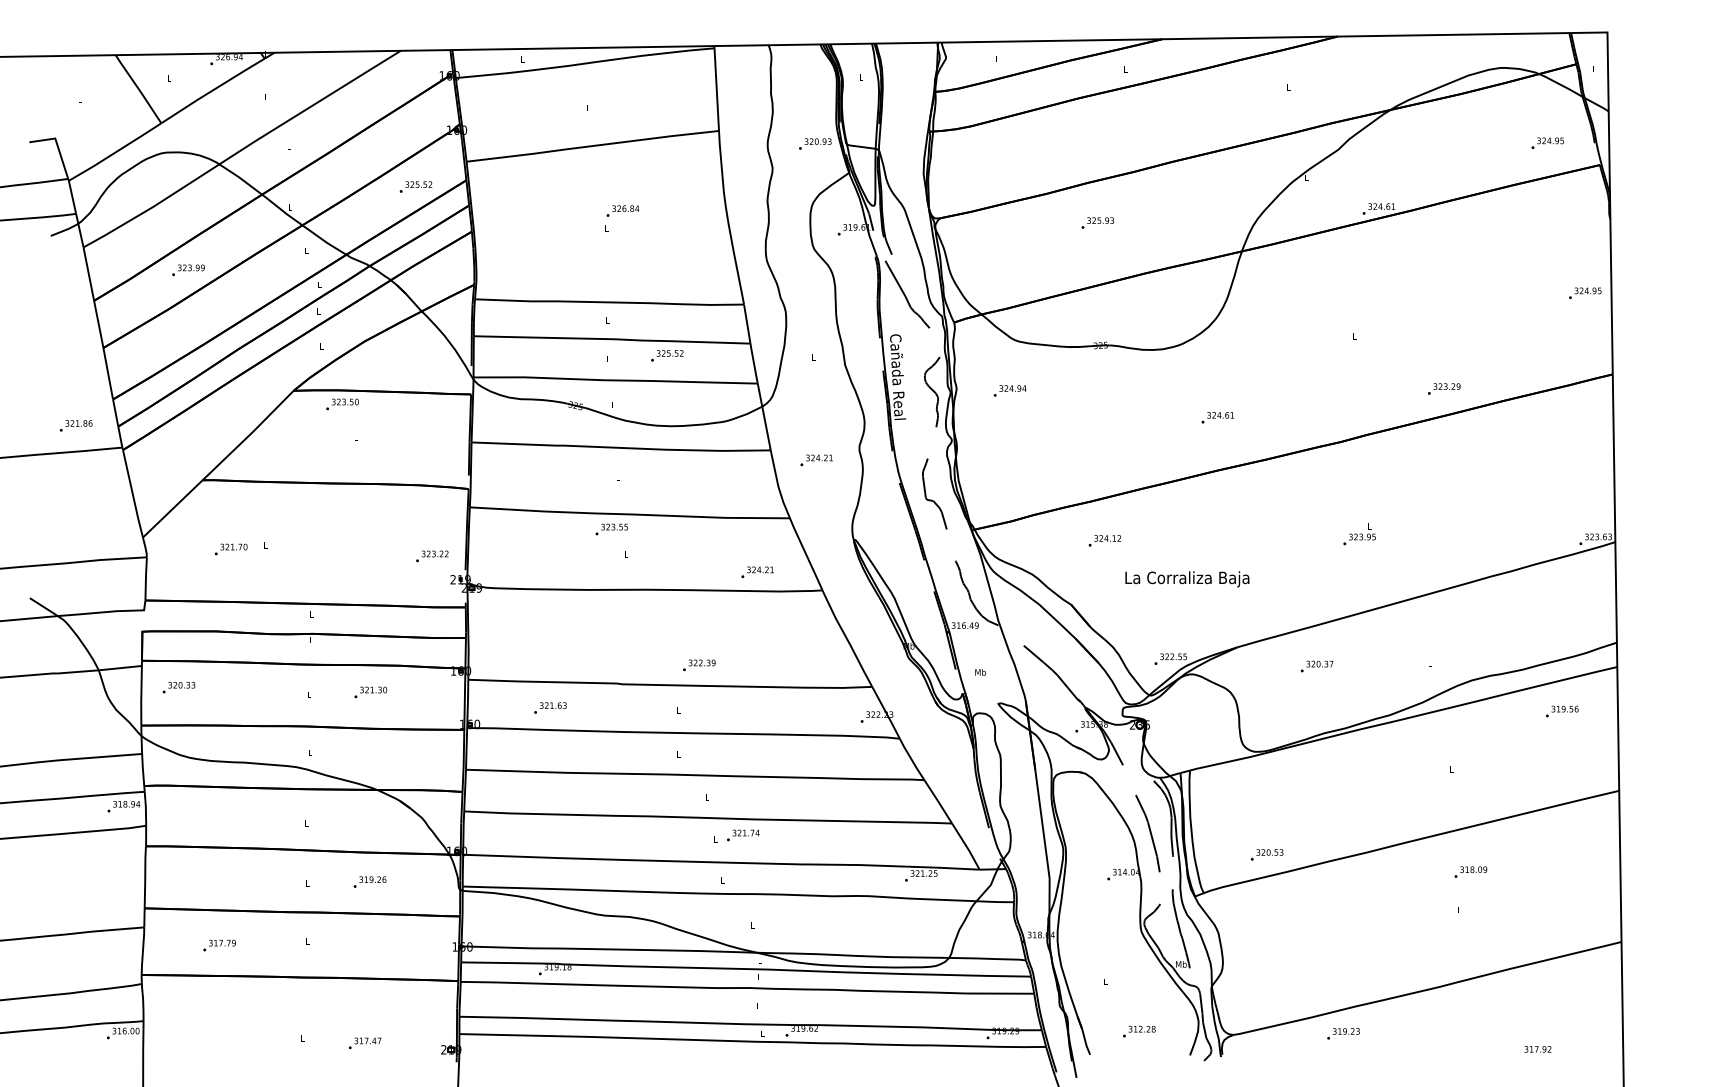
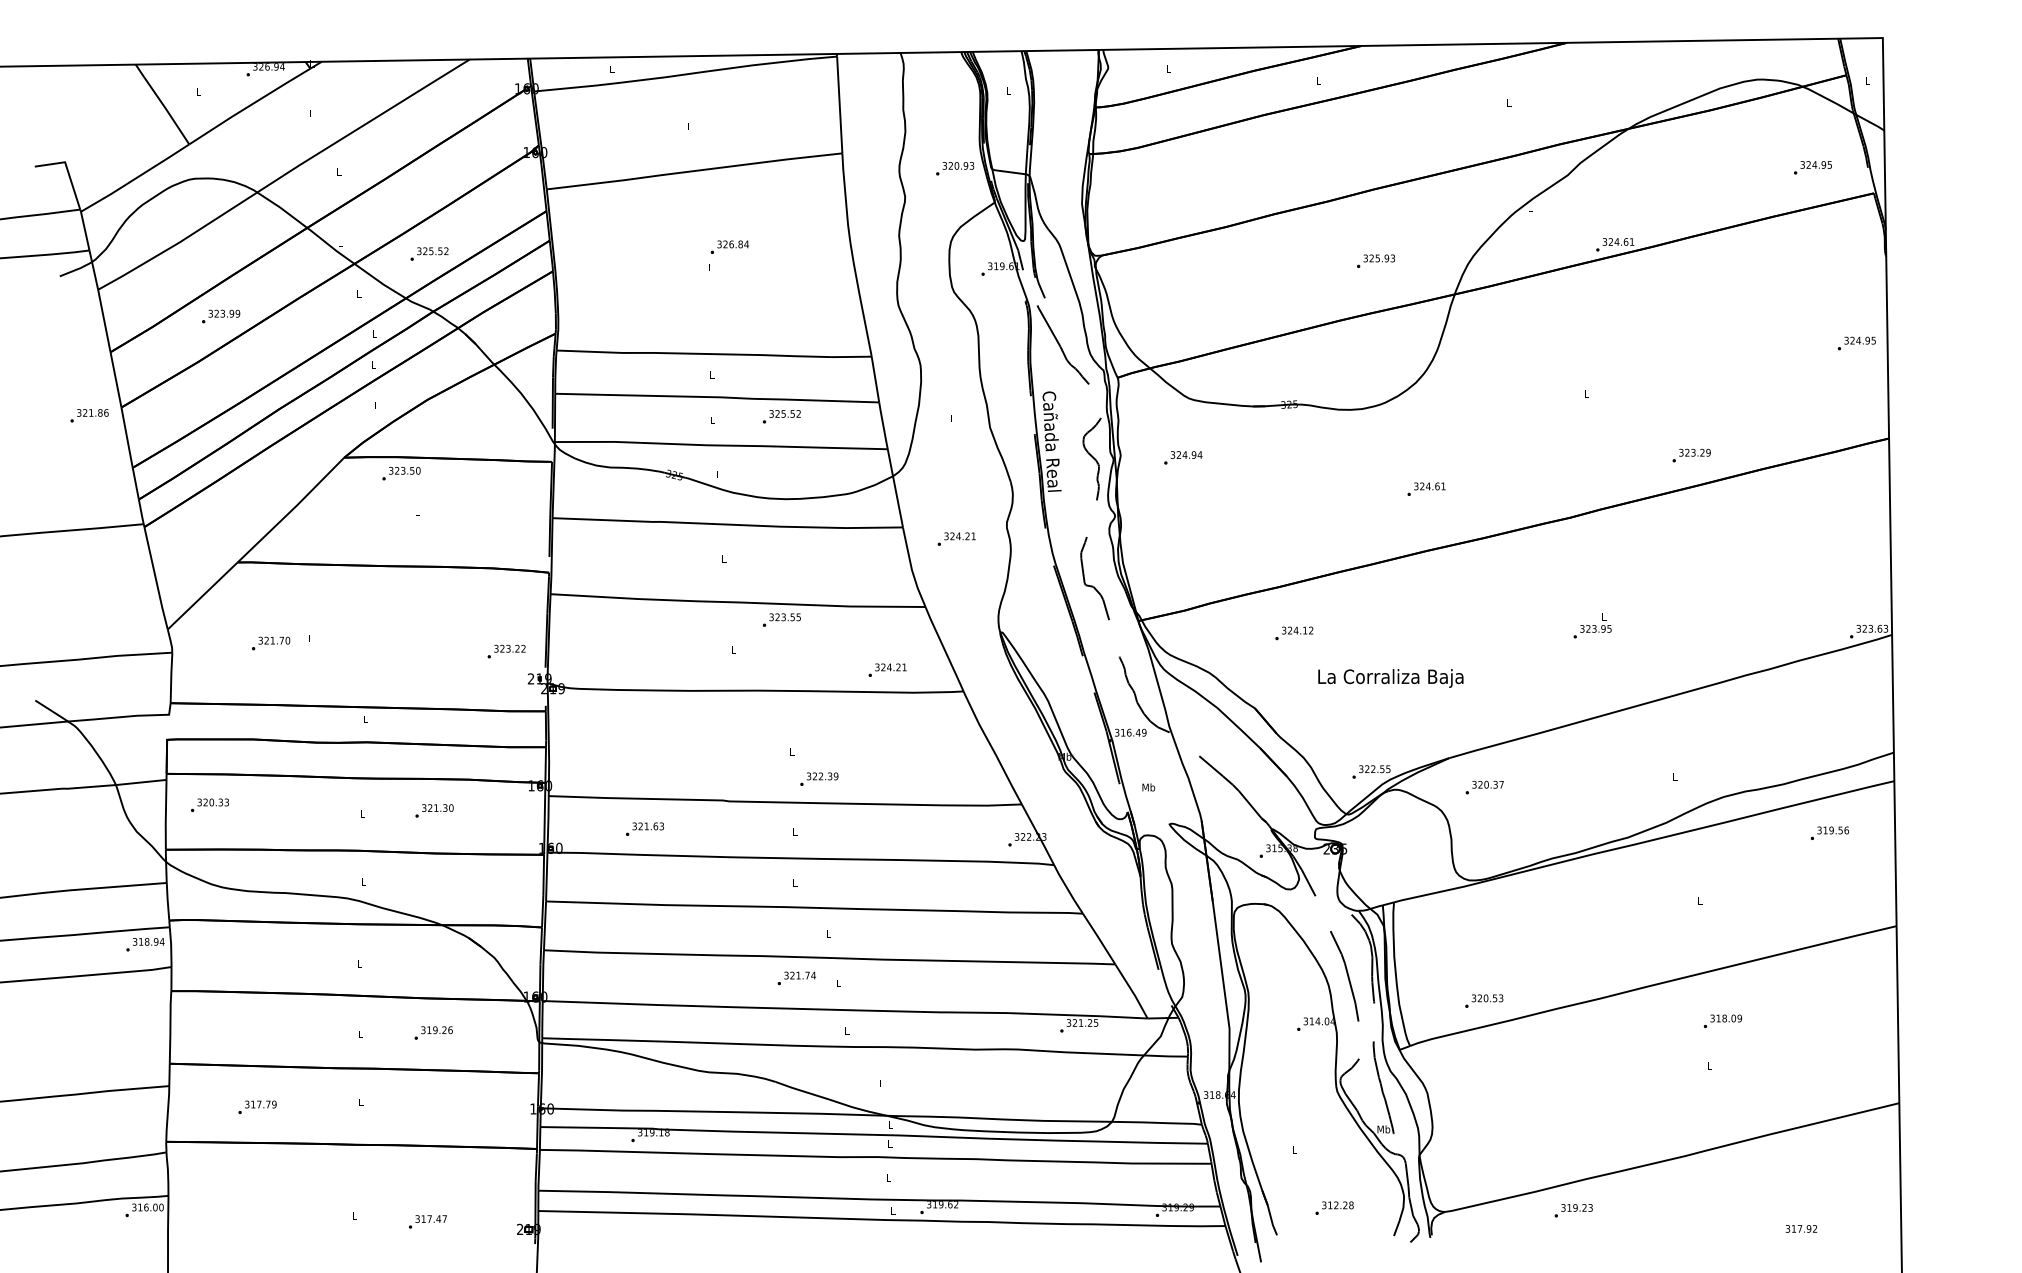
text: (415, 186) -> (429, 253), moved
text: (1097, 222) -> (1375, 260), moved
text: (76, 425) -> (89, 415), moved
text: (611, 528) -> (781, 619), moved
text: (1316, 666) -> (1484, 787), moved
text: (743, 835) -> (796, 978), moved

